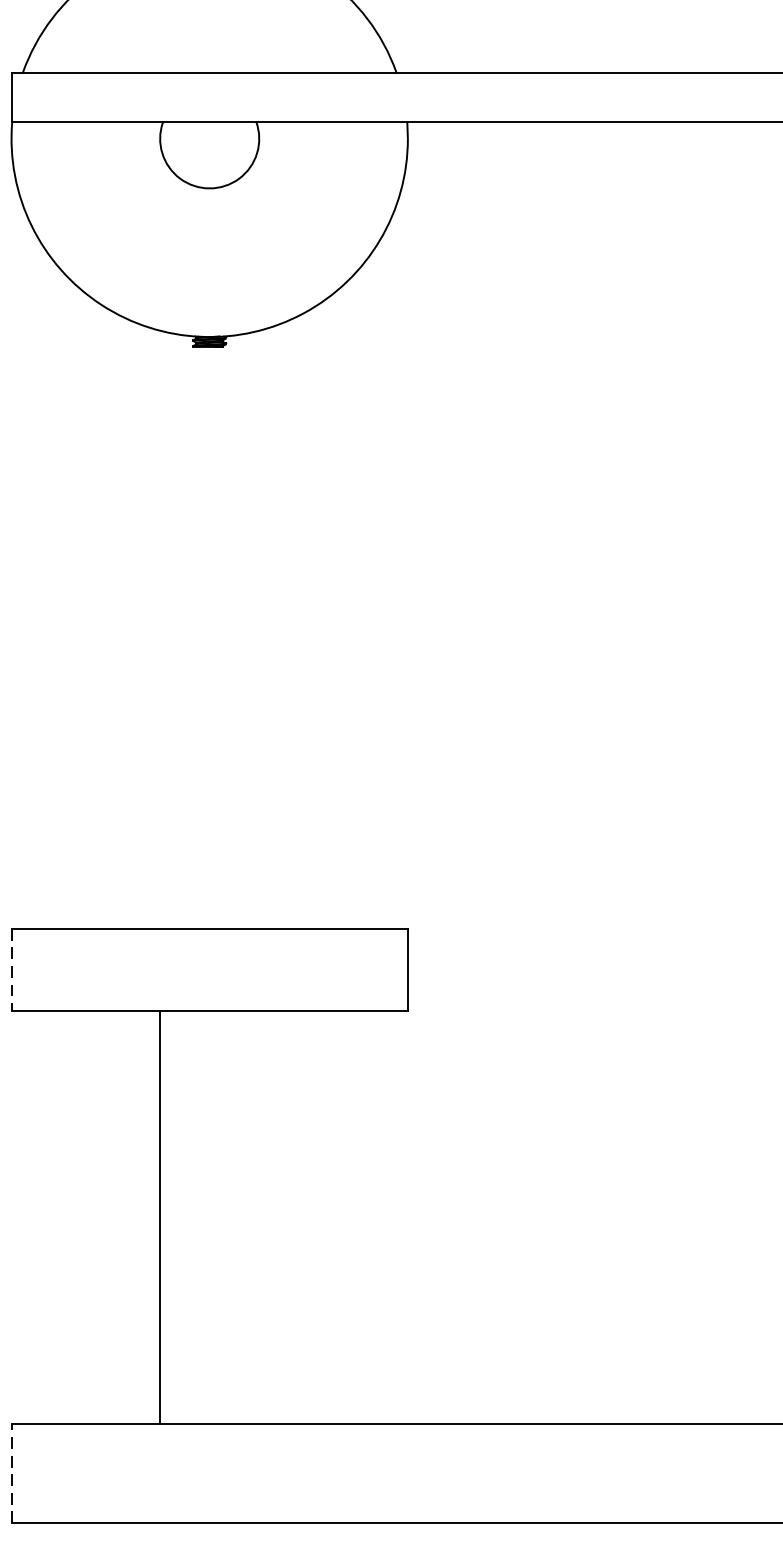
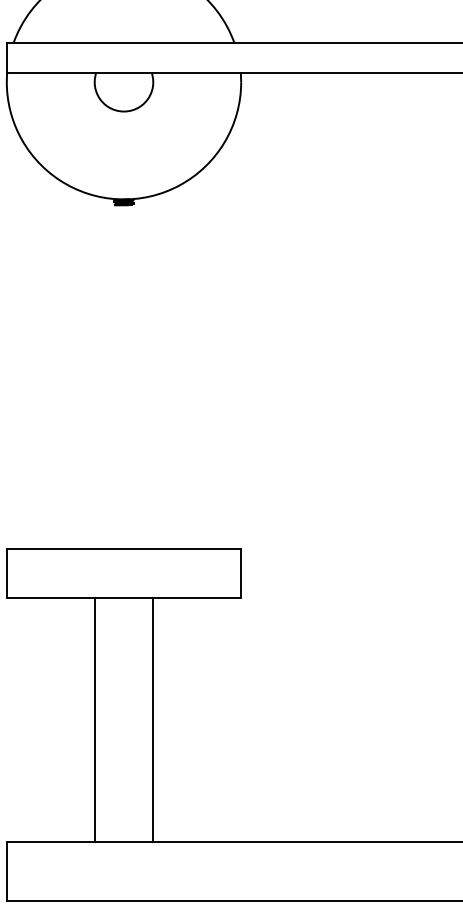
line: (11, 971) -> (6, 574), dashed -> solid
line: (259, 1218) -> (153, 720), added
line: (11, 1473) -> (6, 871), dashed -> solid

